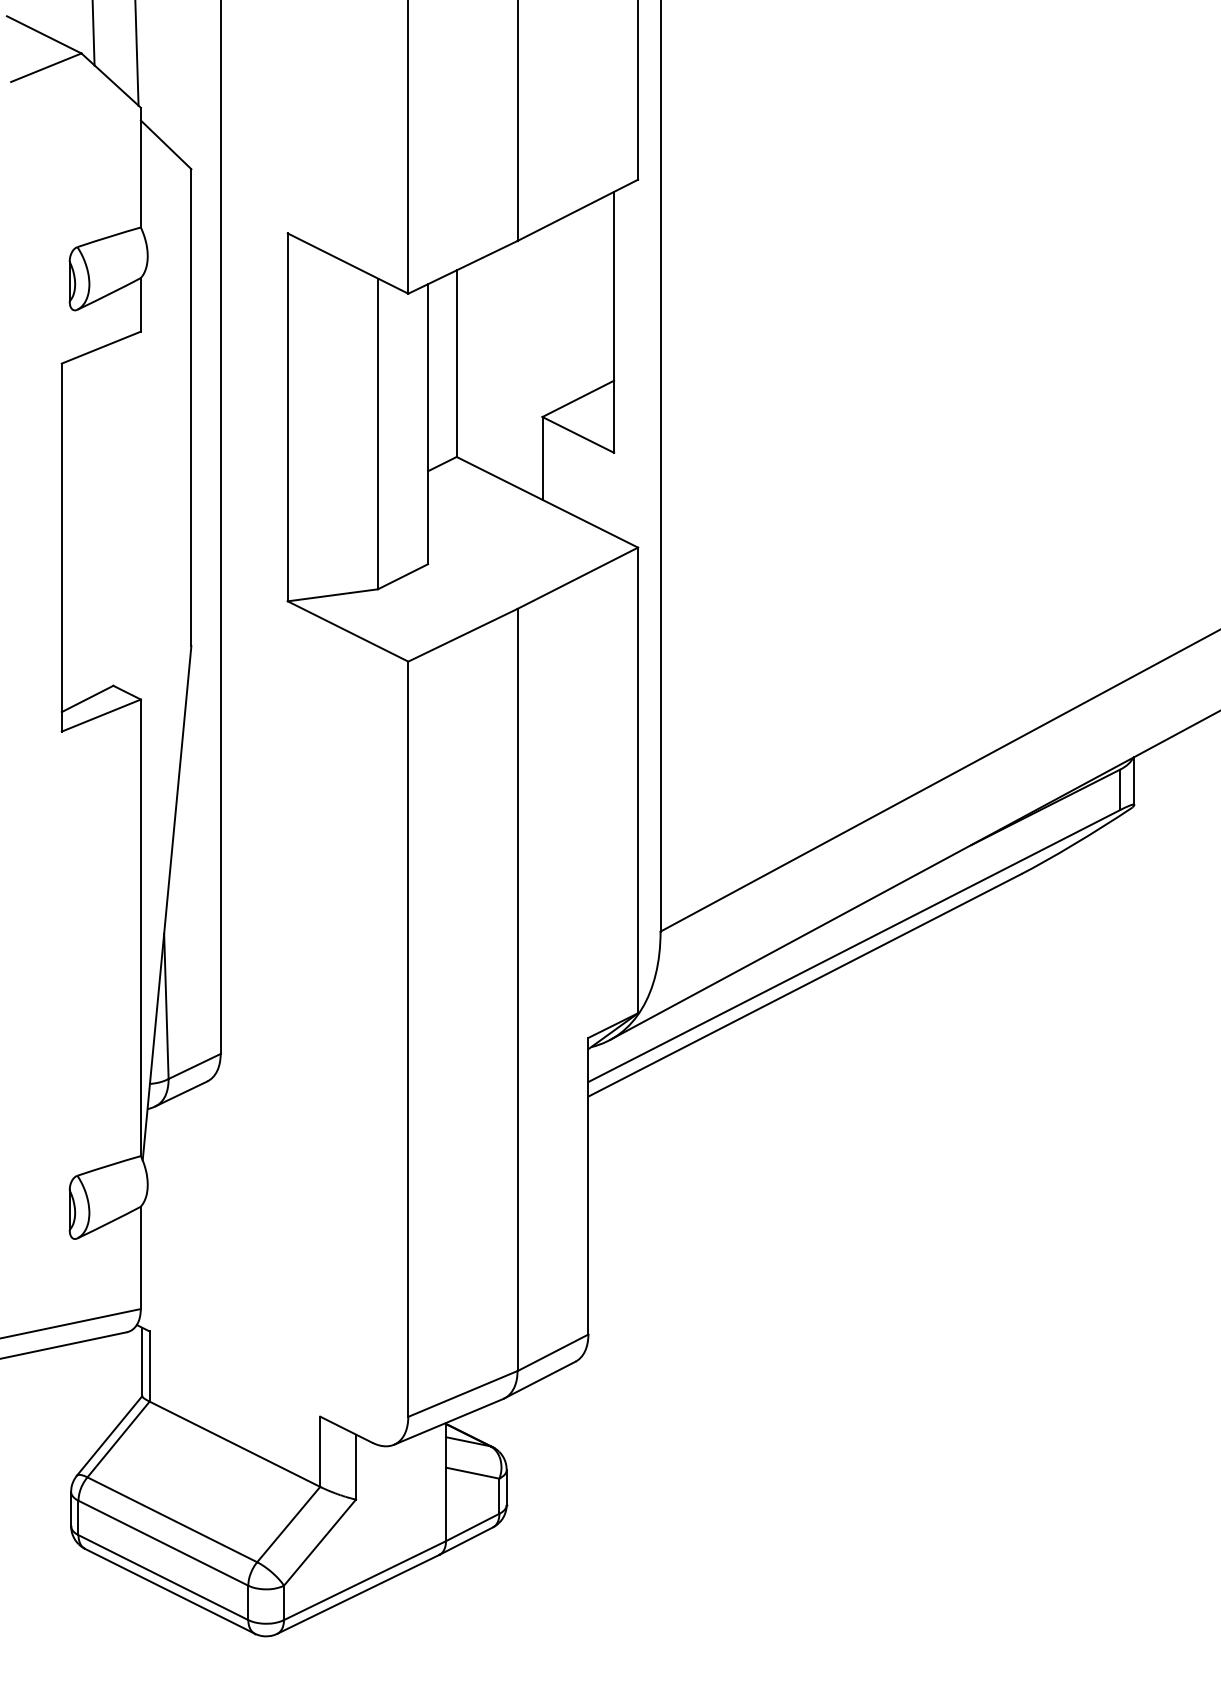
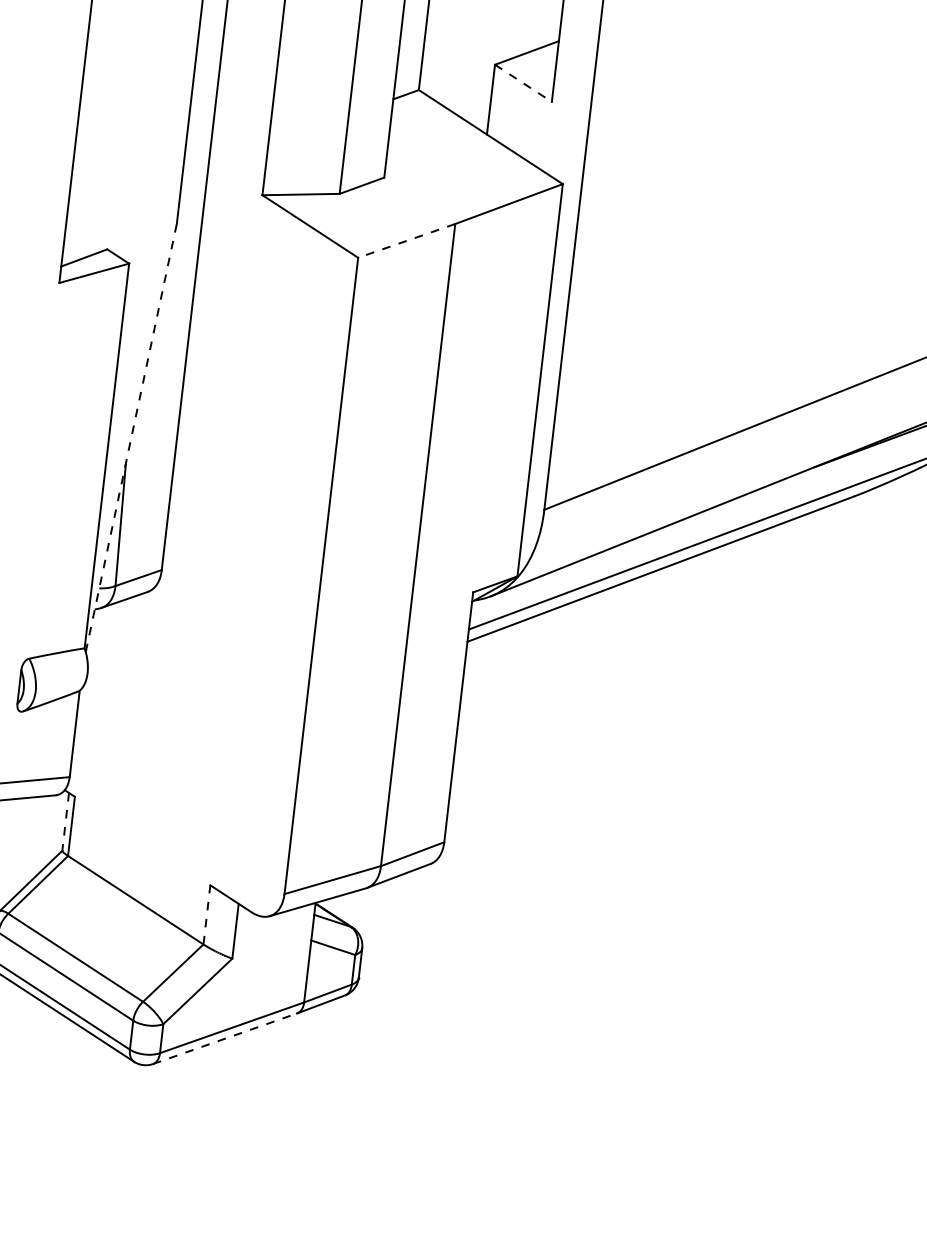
line: (578, 435) -> (523, 83), solid -> dashed
line: (462, 635) -> (406, 241), solid -> dashed
line: (167, 902) -> (131, 437), solid -> dashed
line: (142, 1362) -> (65, 822), solid -> dashed
line: (320, 1451) -> (207, 914), solid -> dashed
line: (358, 1594) -> (225, 1038), solid -> dashed

